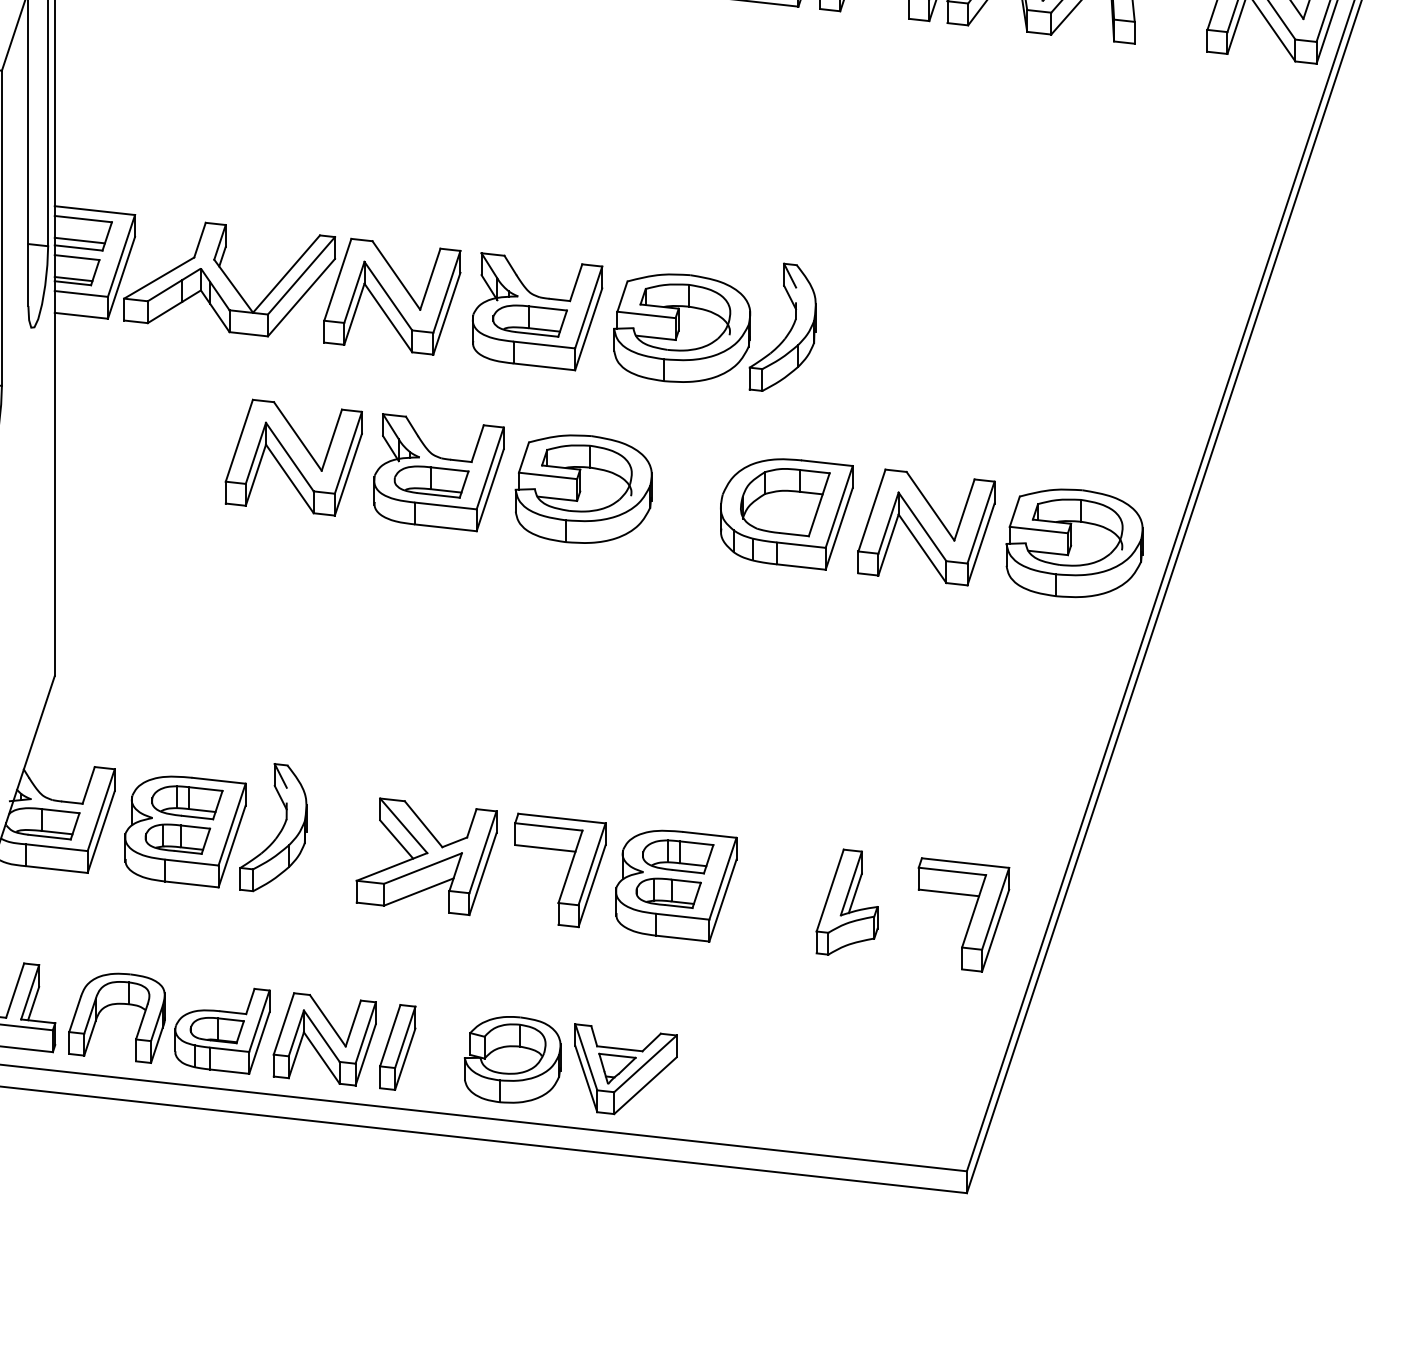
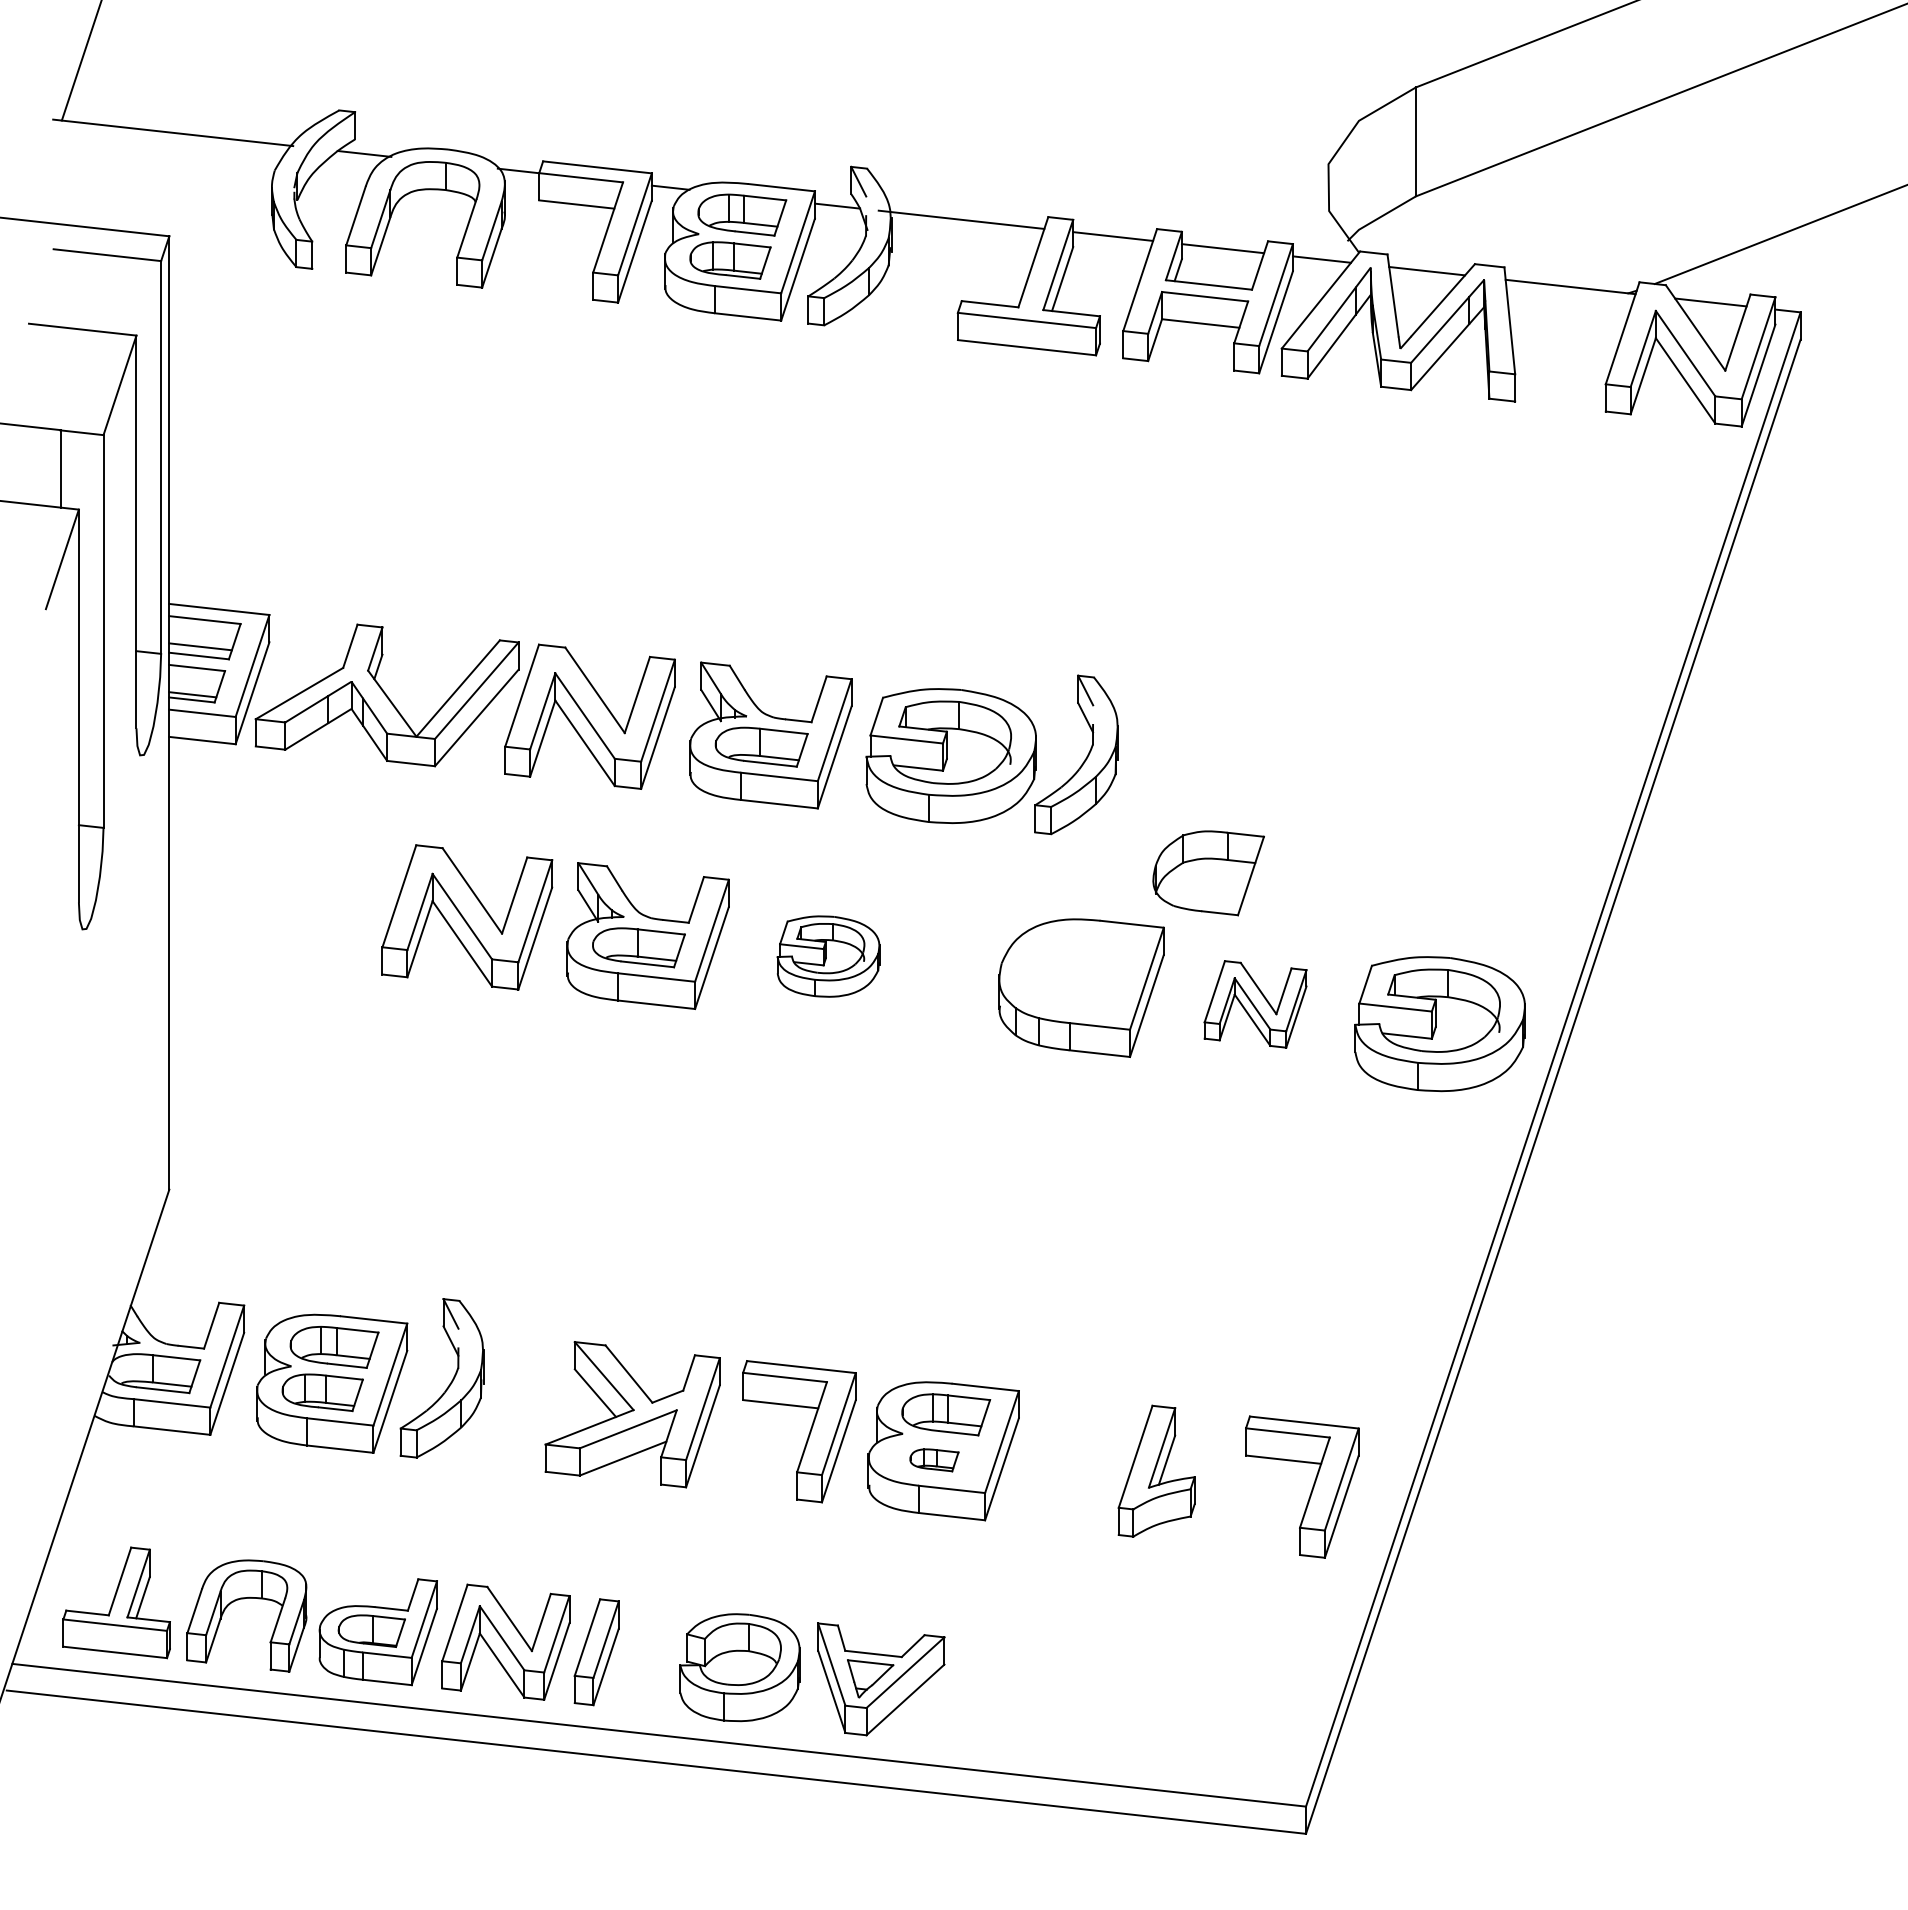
part: (583, 489) -> (828, 956), size x0.6
part: (785, 502) -> (1208, 873), moved
part: (926, 527) -> (1255, 1004), size x0.6
part: (668, 893) -> (934, 1460), size x0.6

